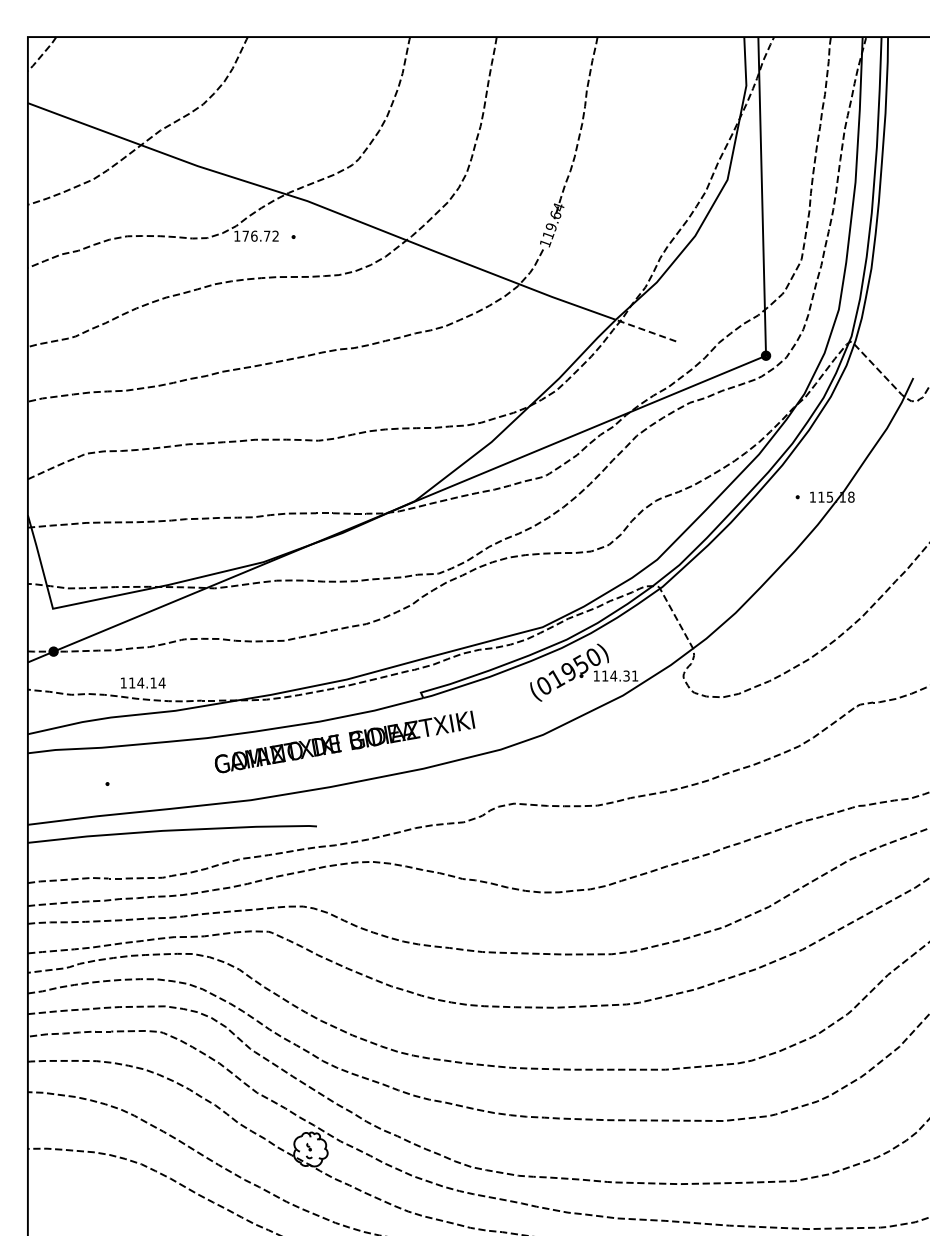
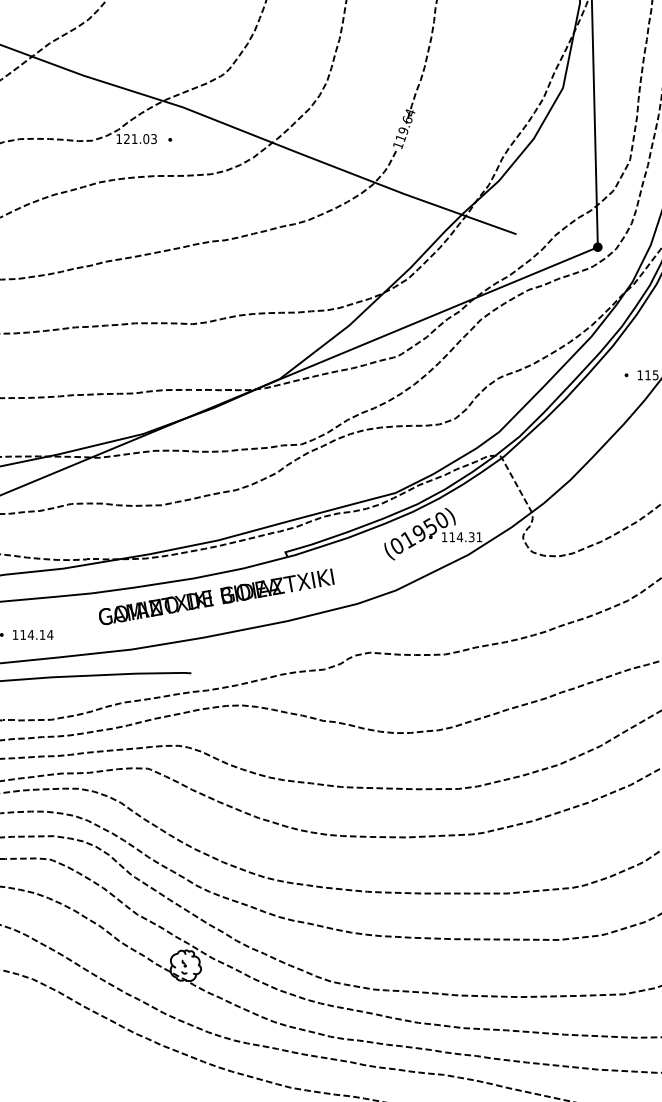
text: (260, 235) -> (140, 138), 176.72 -> 121.03
line: (645, 330) -> (488, 224), dashed -> solid
text: (143, 682) -> (33, 634), moved

